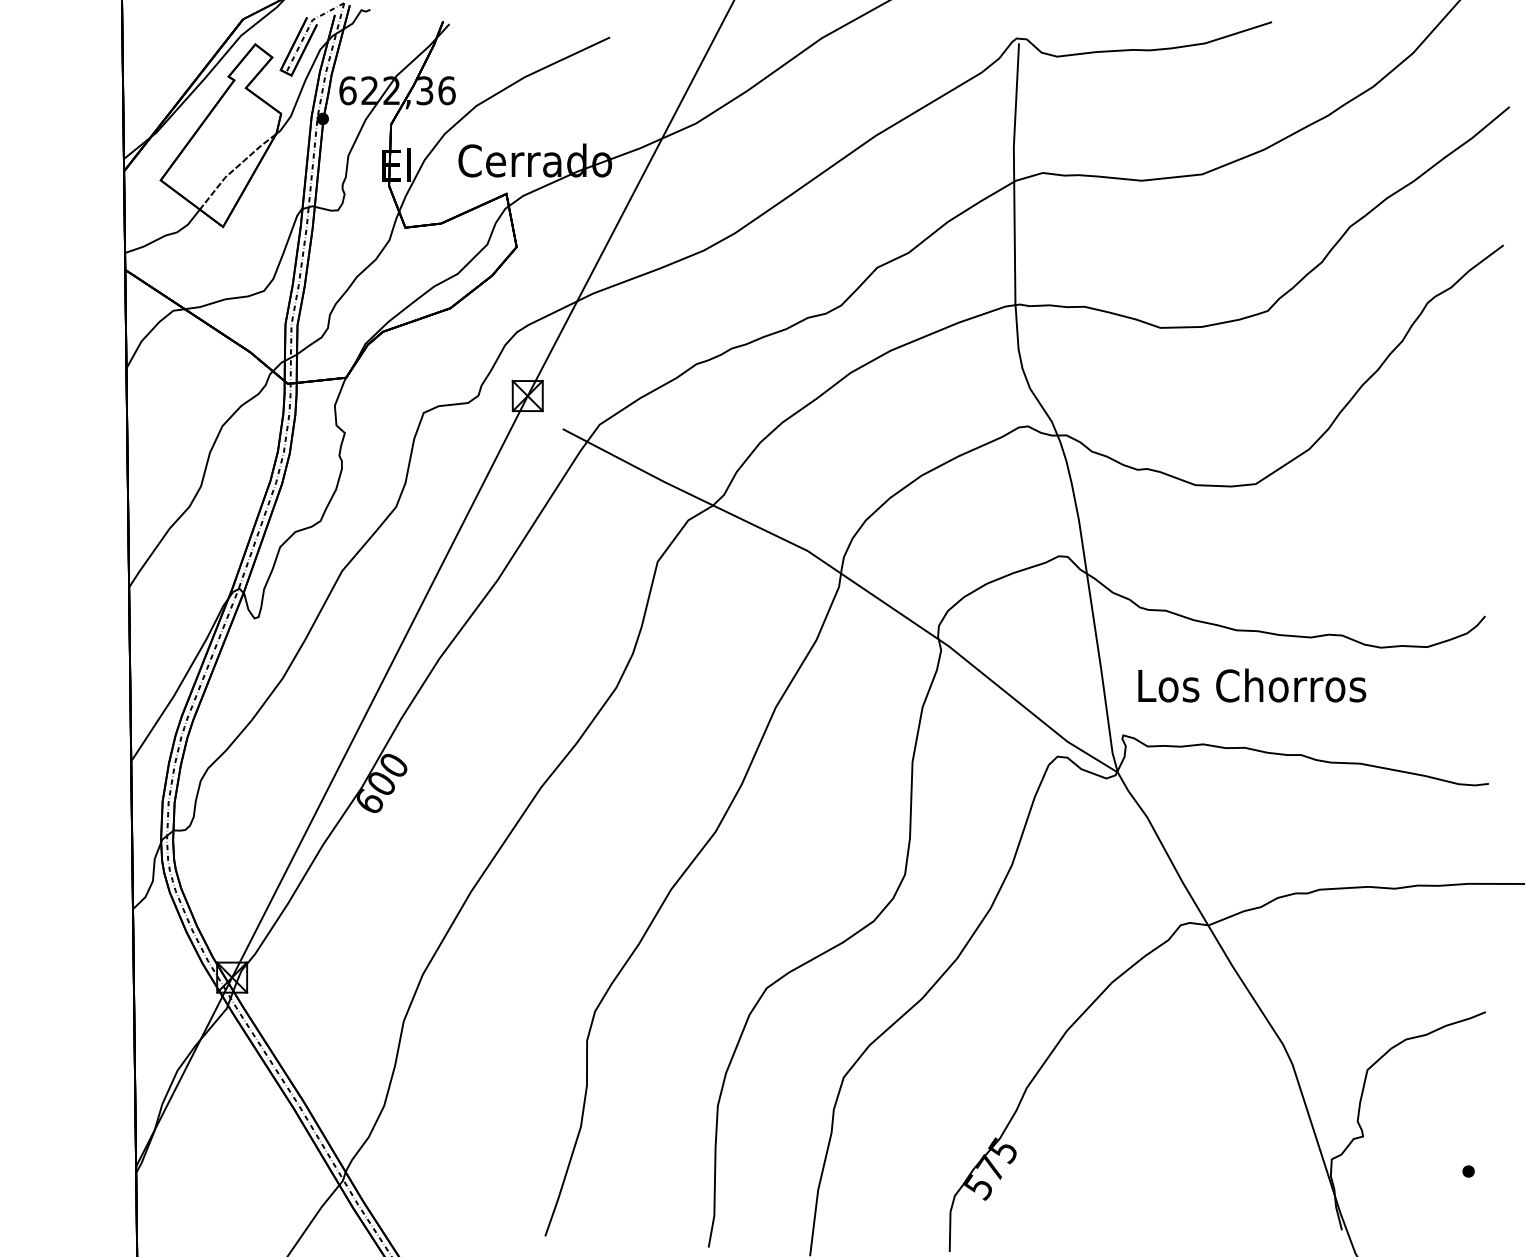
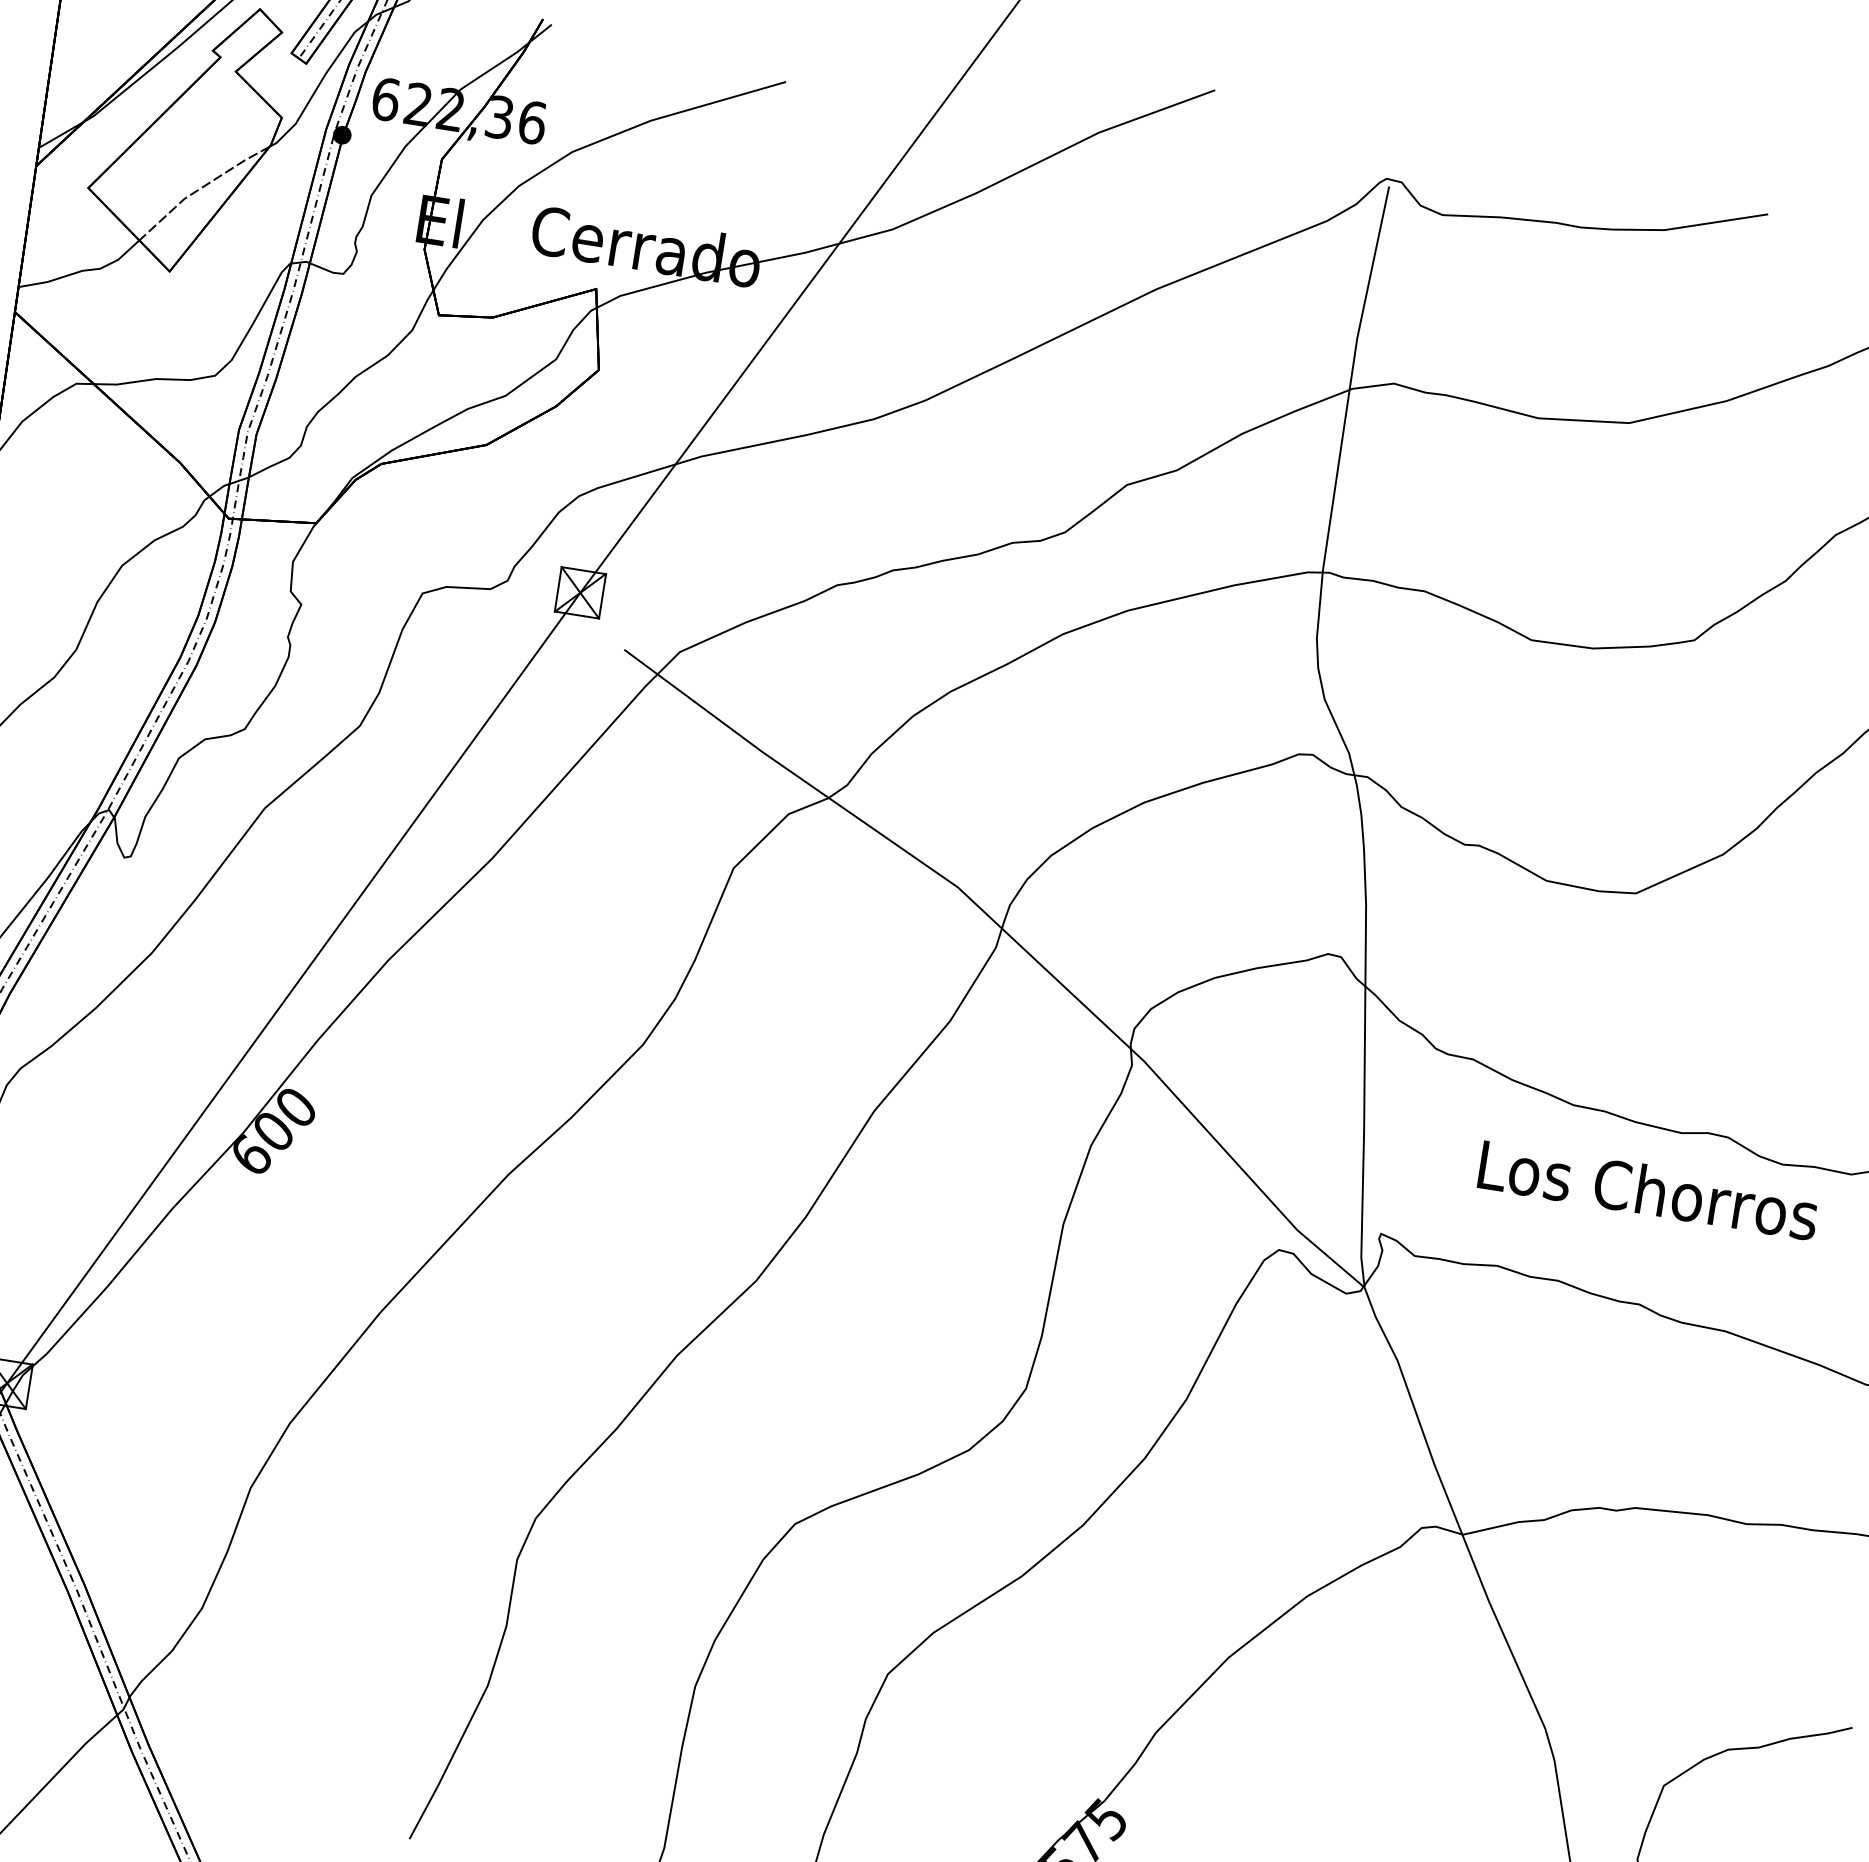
text: (1252, 685) -> (1649, 1190), moved

